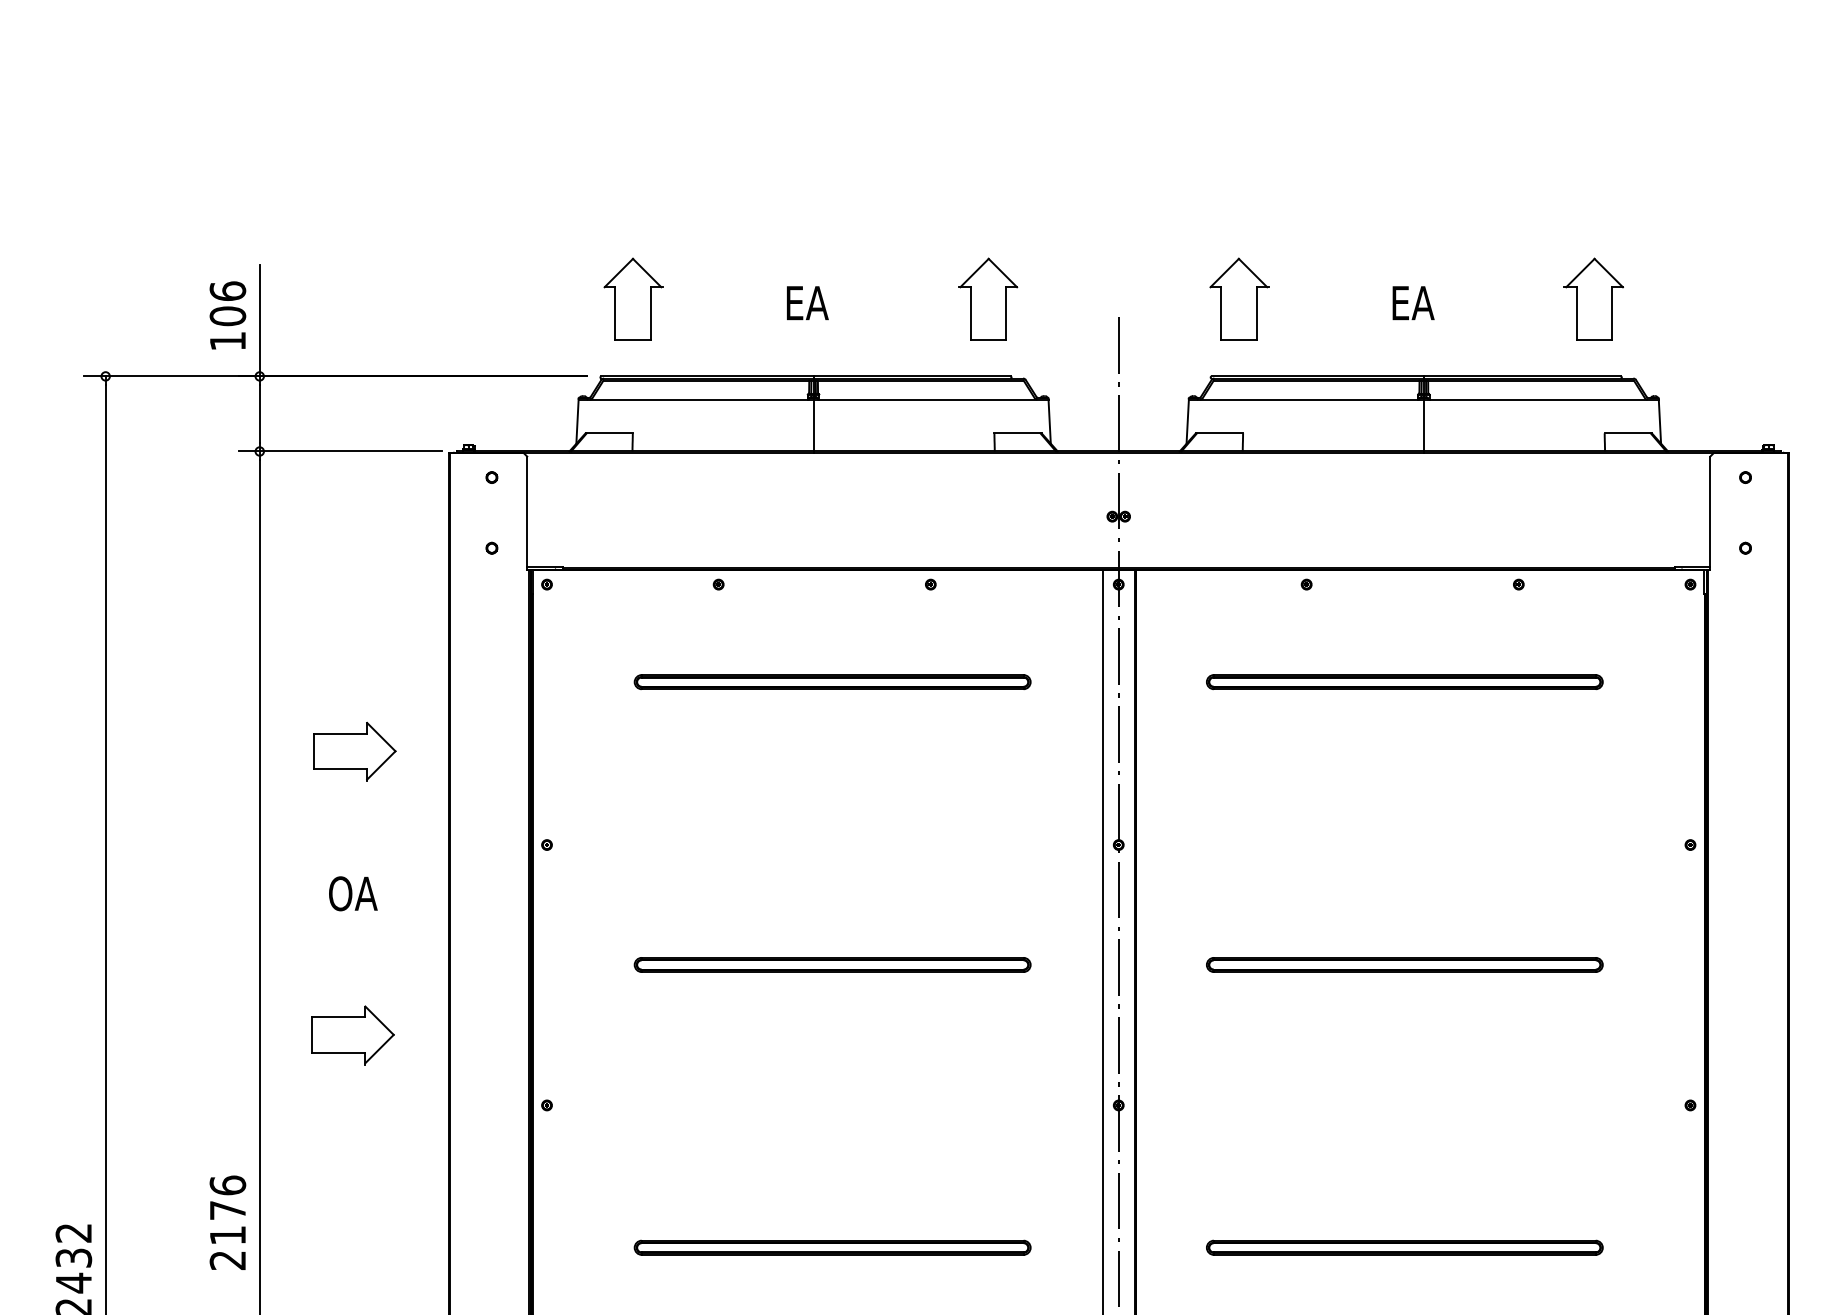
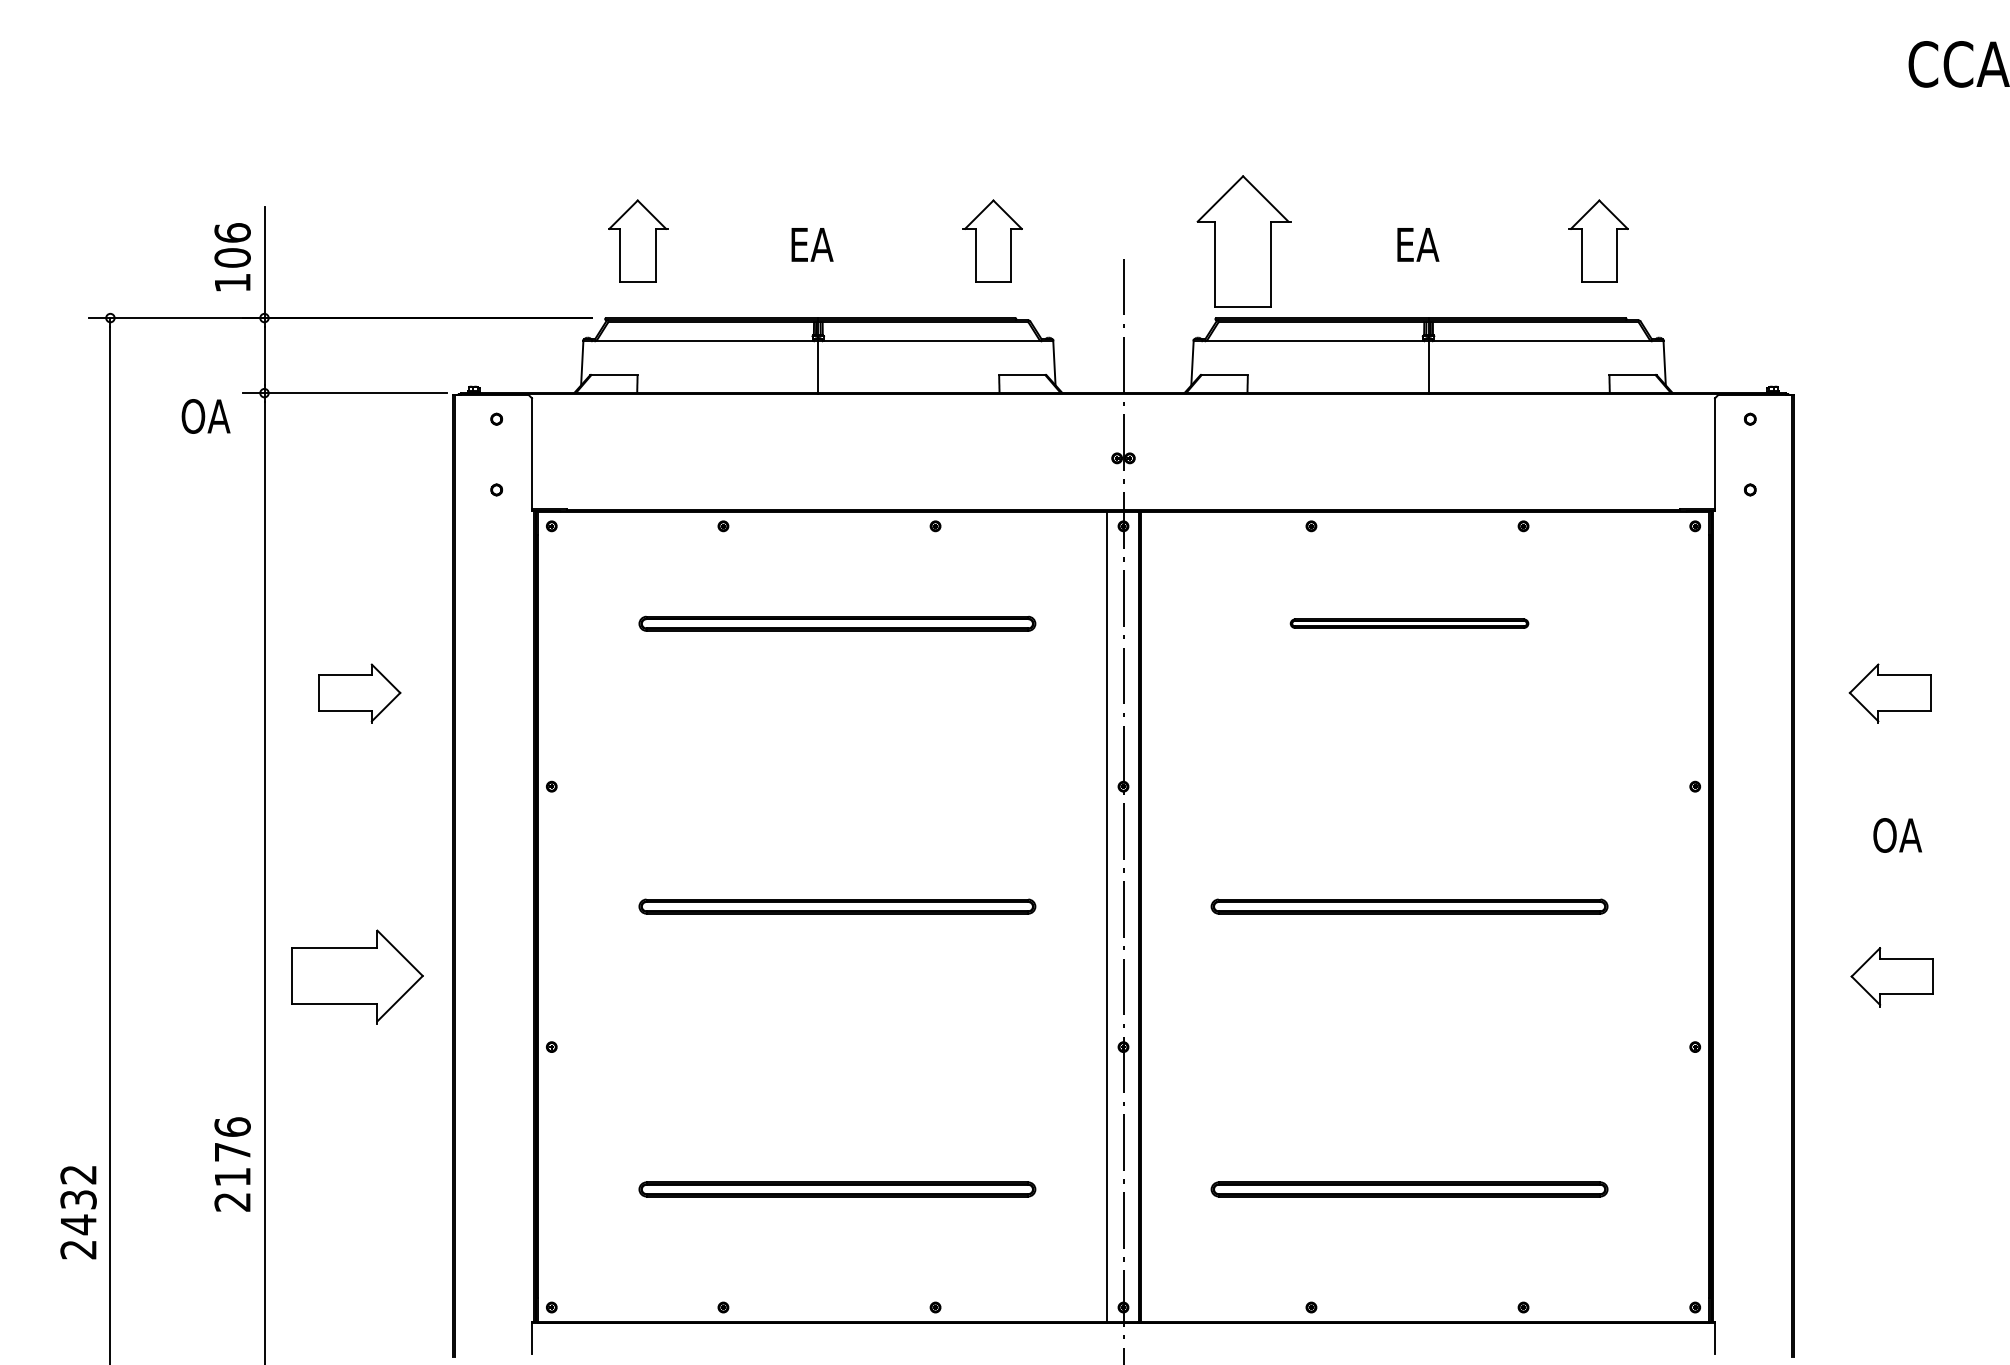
part: (1239, 298) -> (1244, 240), size x1.6
part: (1404, 681) -> (1409, 623), size x0.6
text: (352, 893) -> (205, 416), moved
part: (352, 1035) -> (357, 977), size x1.6

